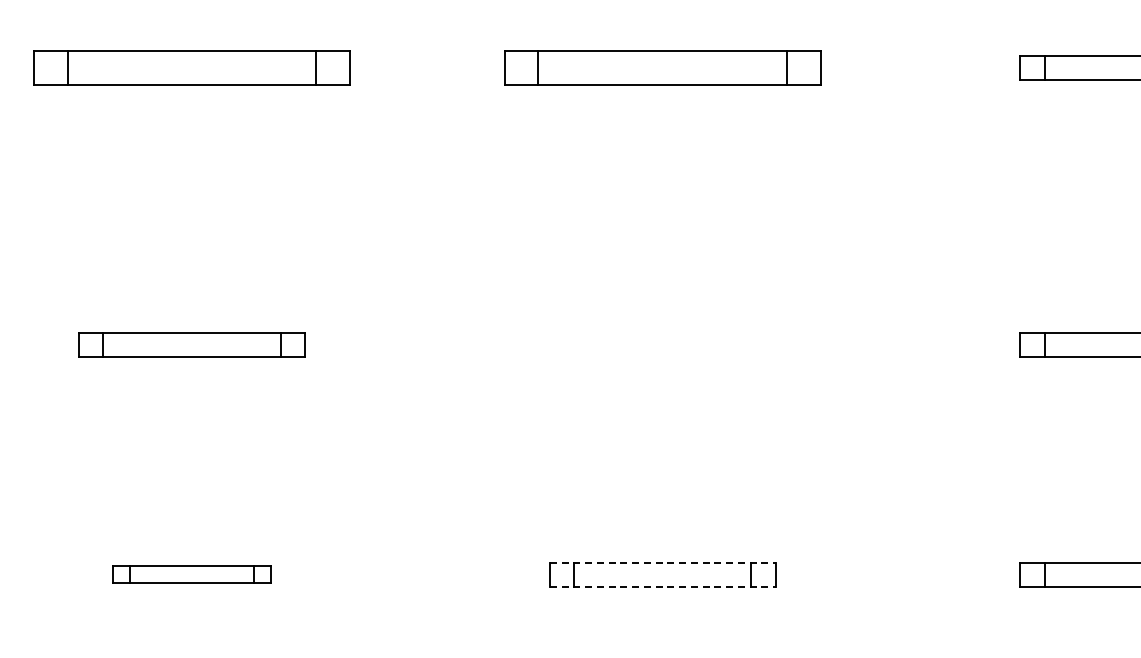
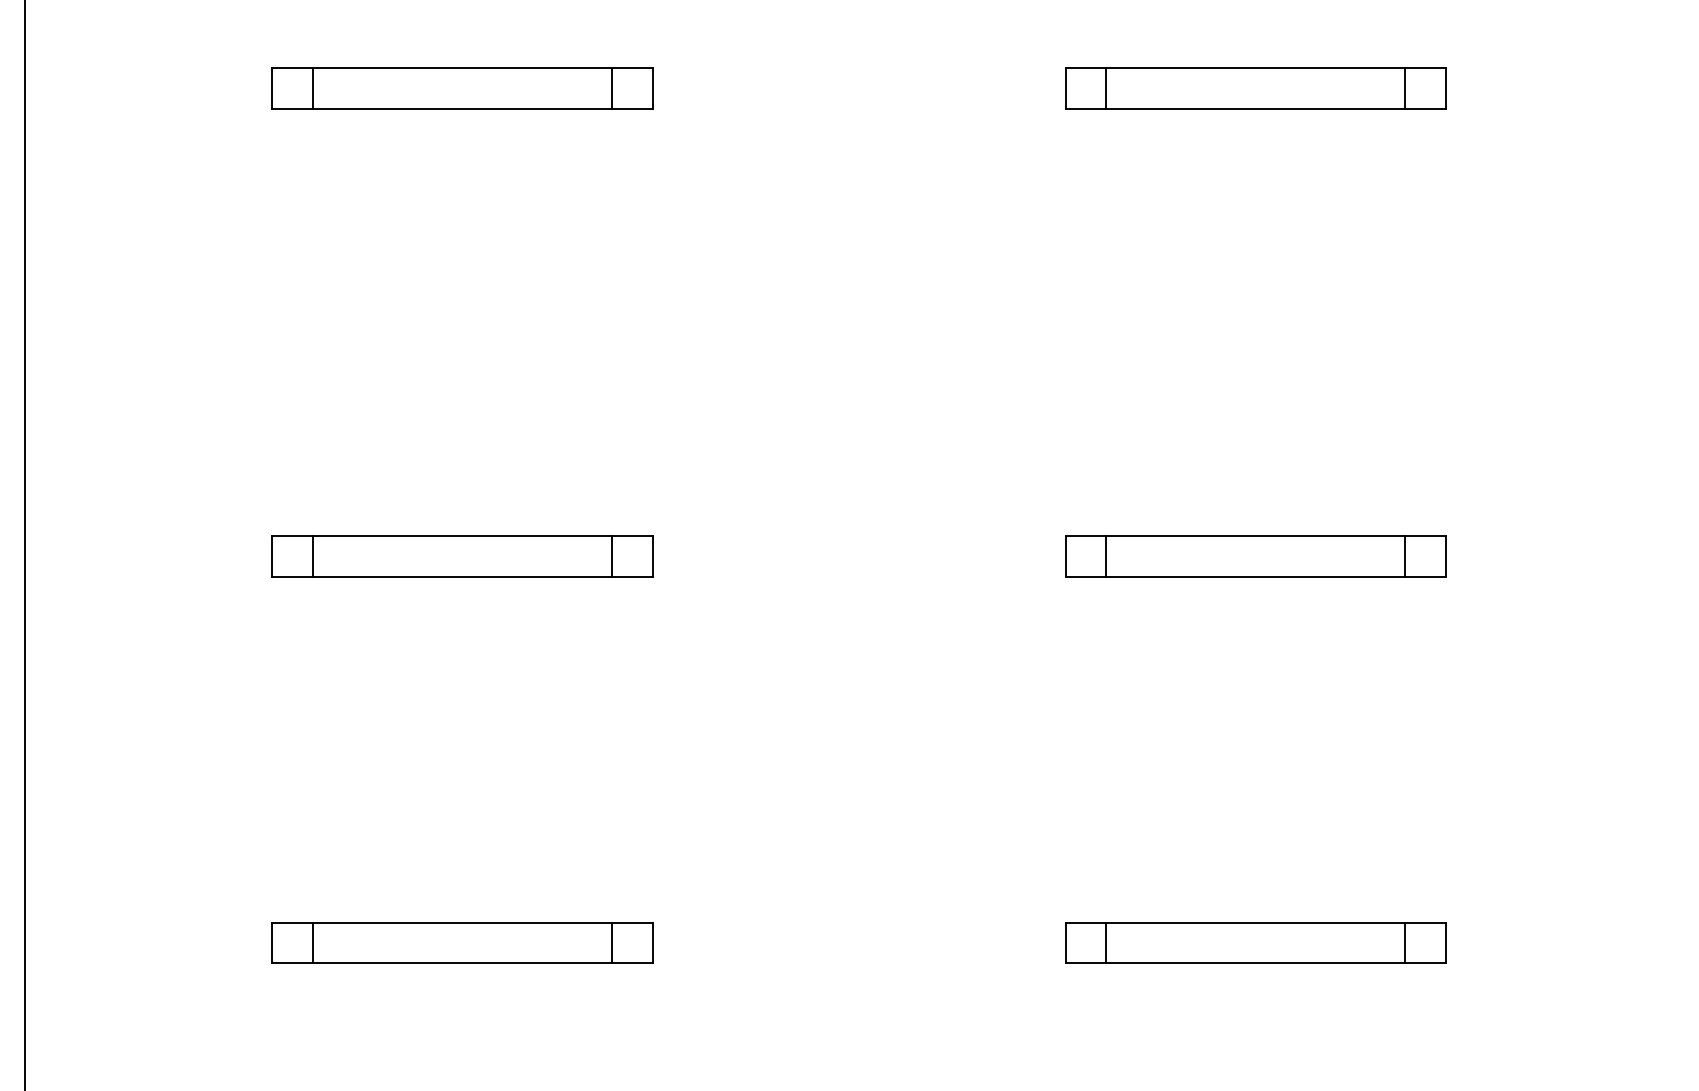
part: (191, 67) -> (461, 88), size x0.71
part: (662, 67) -> (1255, 88), size x0.71
part: (662, 344) -> (1255, 555), added
line: (662, 562) -> (1255, 922), dashed -> solid
part: (191, 574) -> (461, 942), size x1.43
line: (662, 586) -> (1255, 962), dashed -> solid

